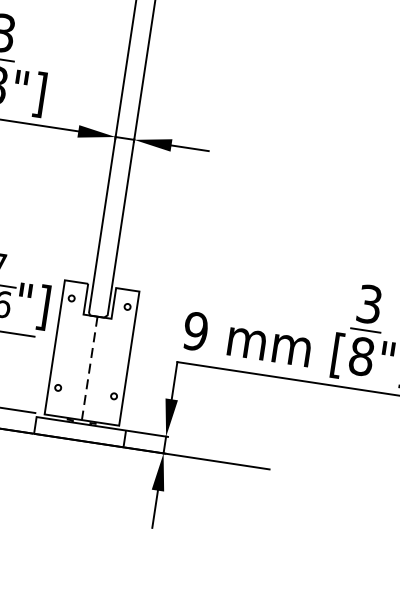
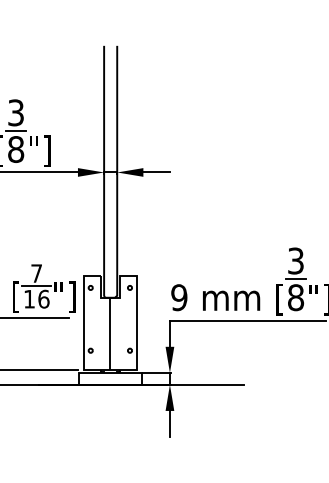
line: (89, 369) -> (110, 334), dashed -> solid

